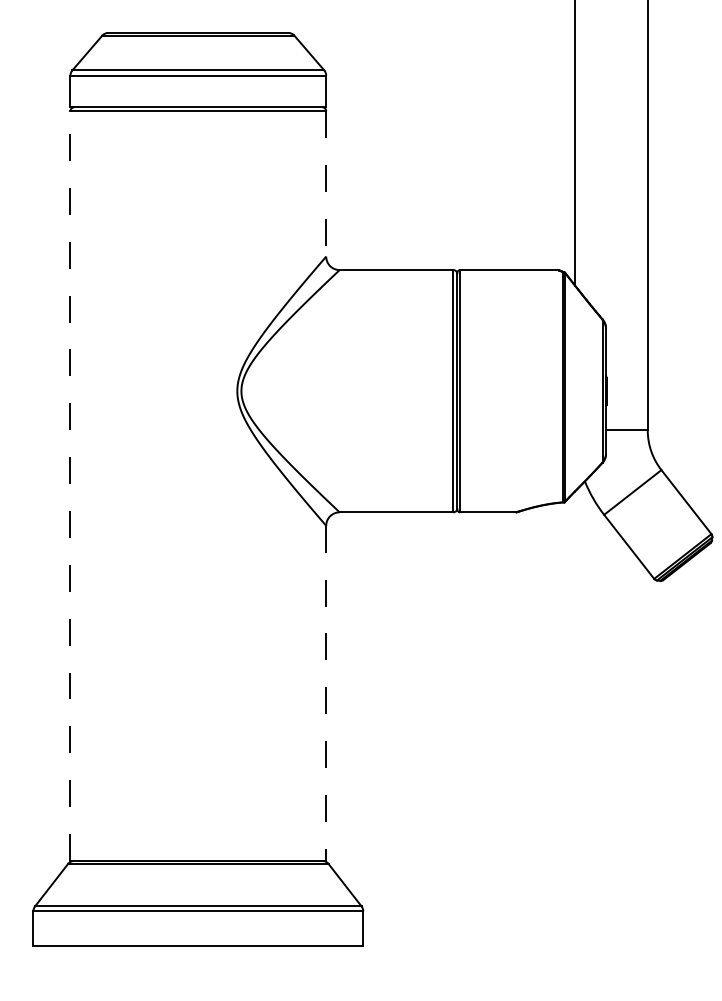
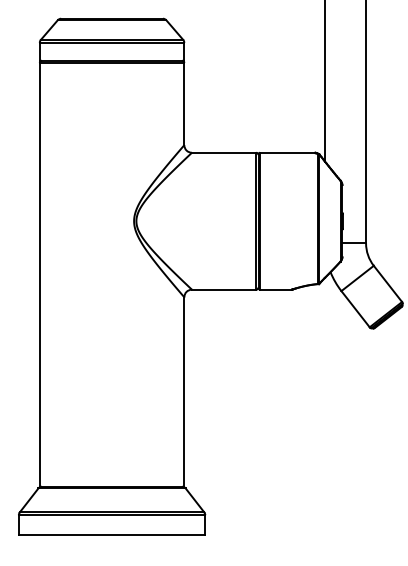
line: (326, 184) -> (184, 104), dashed -> solid
line: (69, 485) -> (39, 274), dashed -> solid
line: (326, 694) -> (184, 392), dashed -> solid

